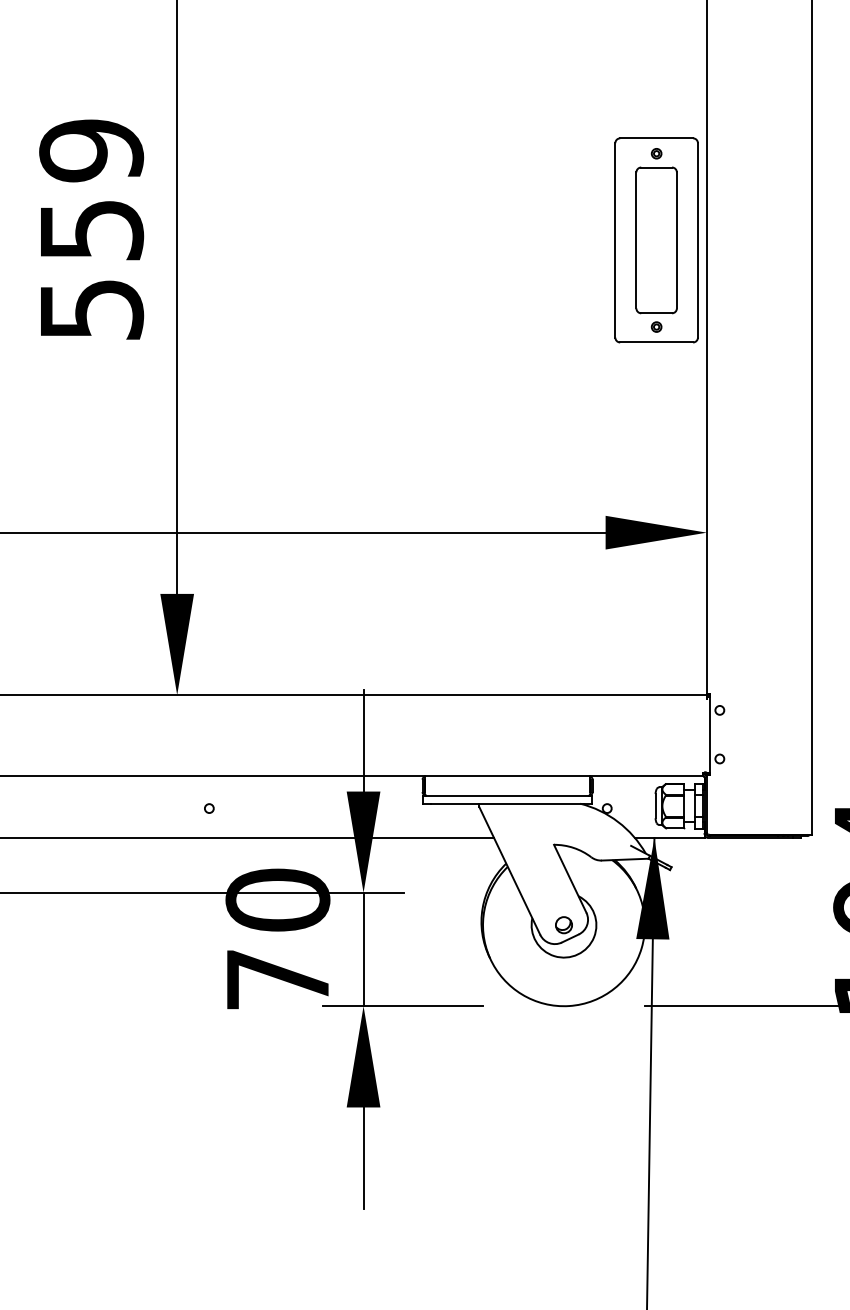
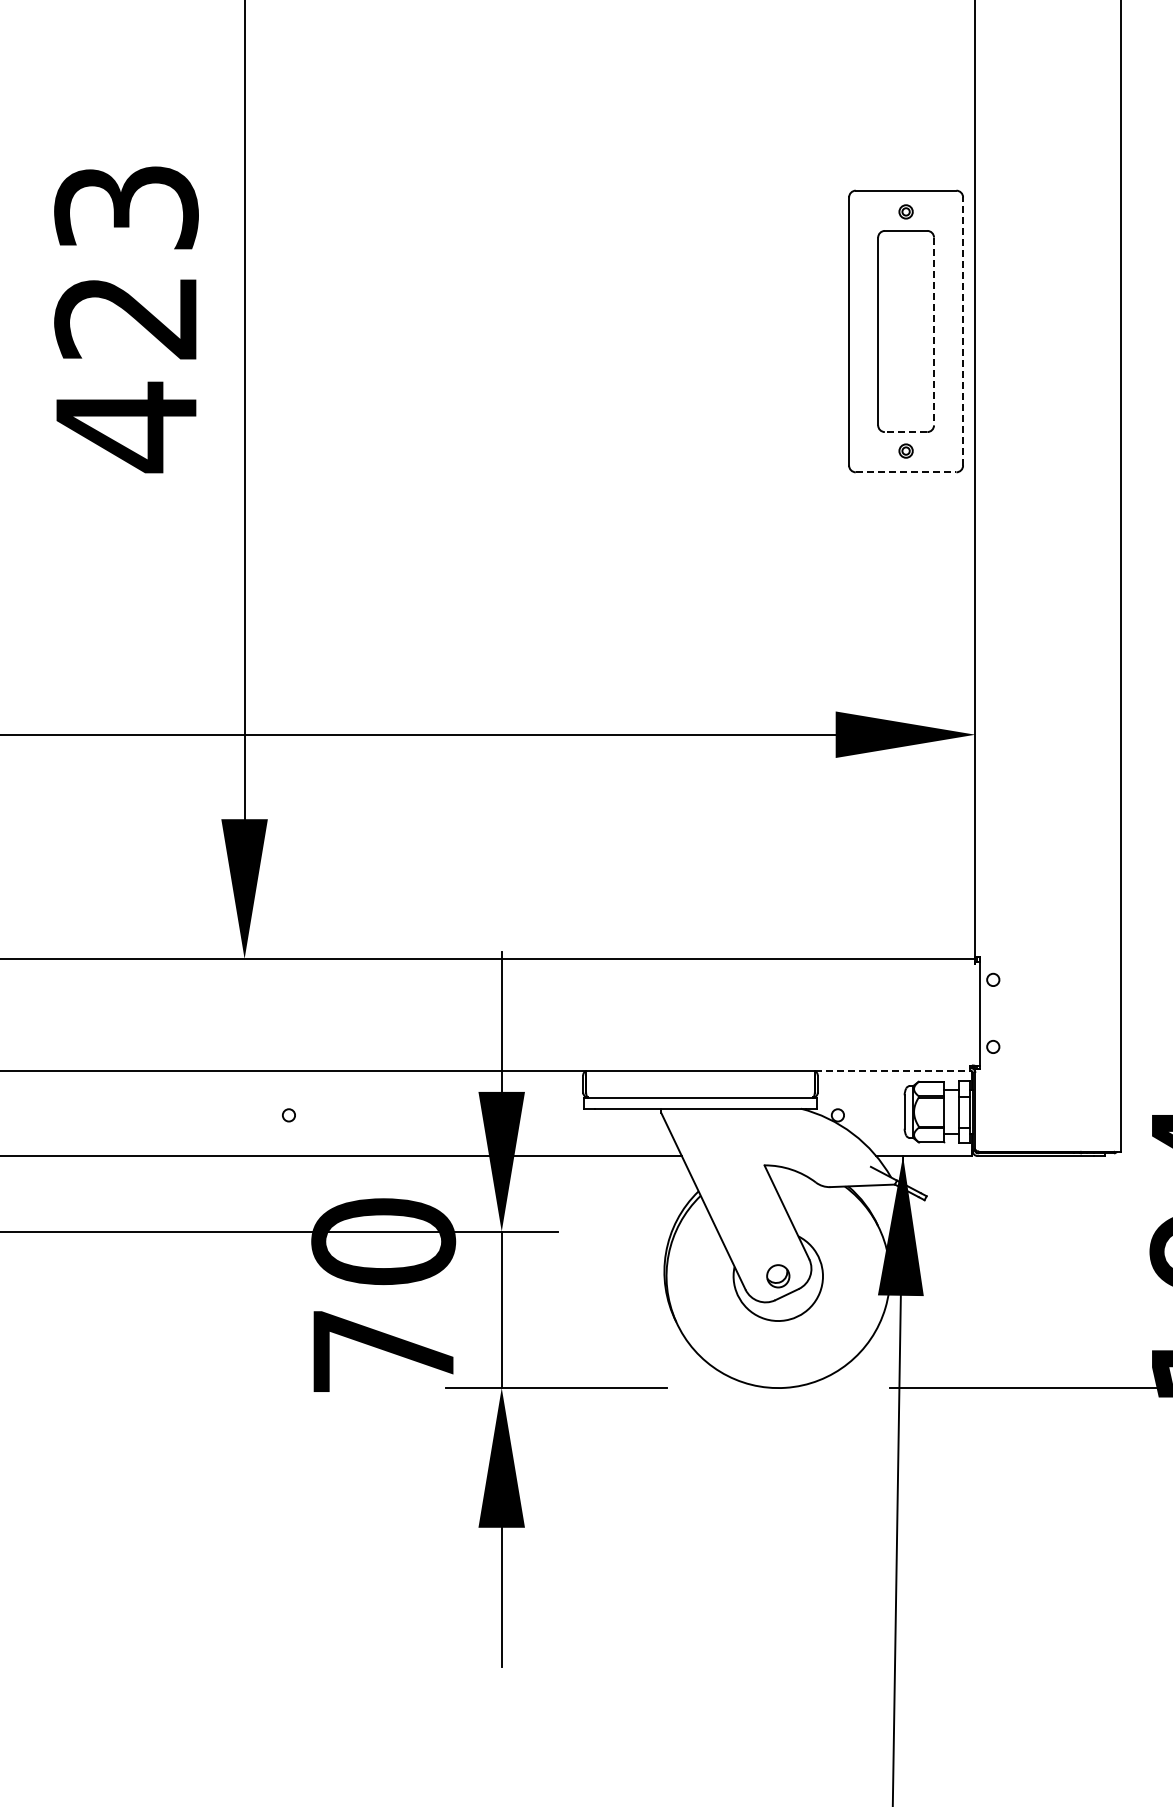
text: (91, 230) -> (126, 318), 559 -> 423
line: (677, 240) -> (934, 331), solid -> dashed
line: (698, 240) -> (963, 331), solid -> dashed
line: (656, 313) -> (905, 432), solid -> dashed
line: (656, 342) -> (906, 472), solid -> dashed
line: (646, 776) -> (892, 1070), solid -> dashed

